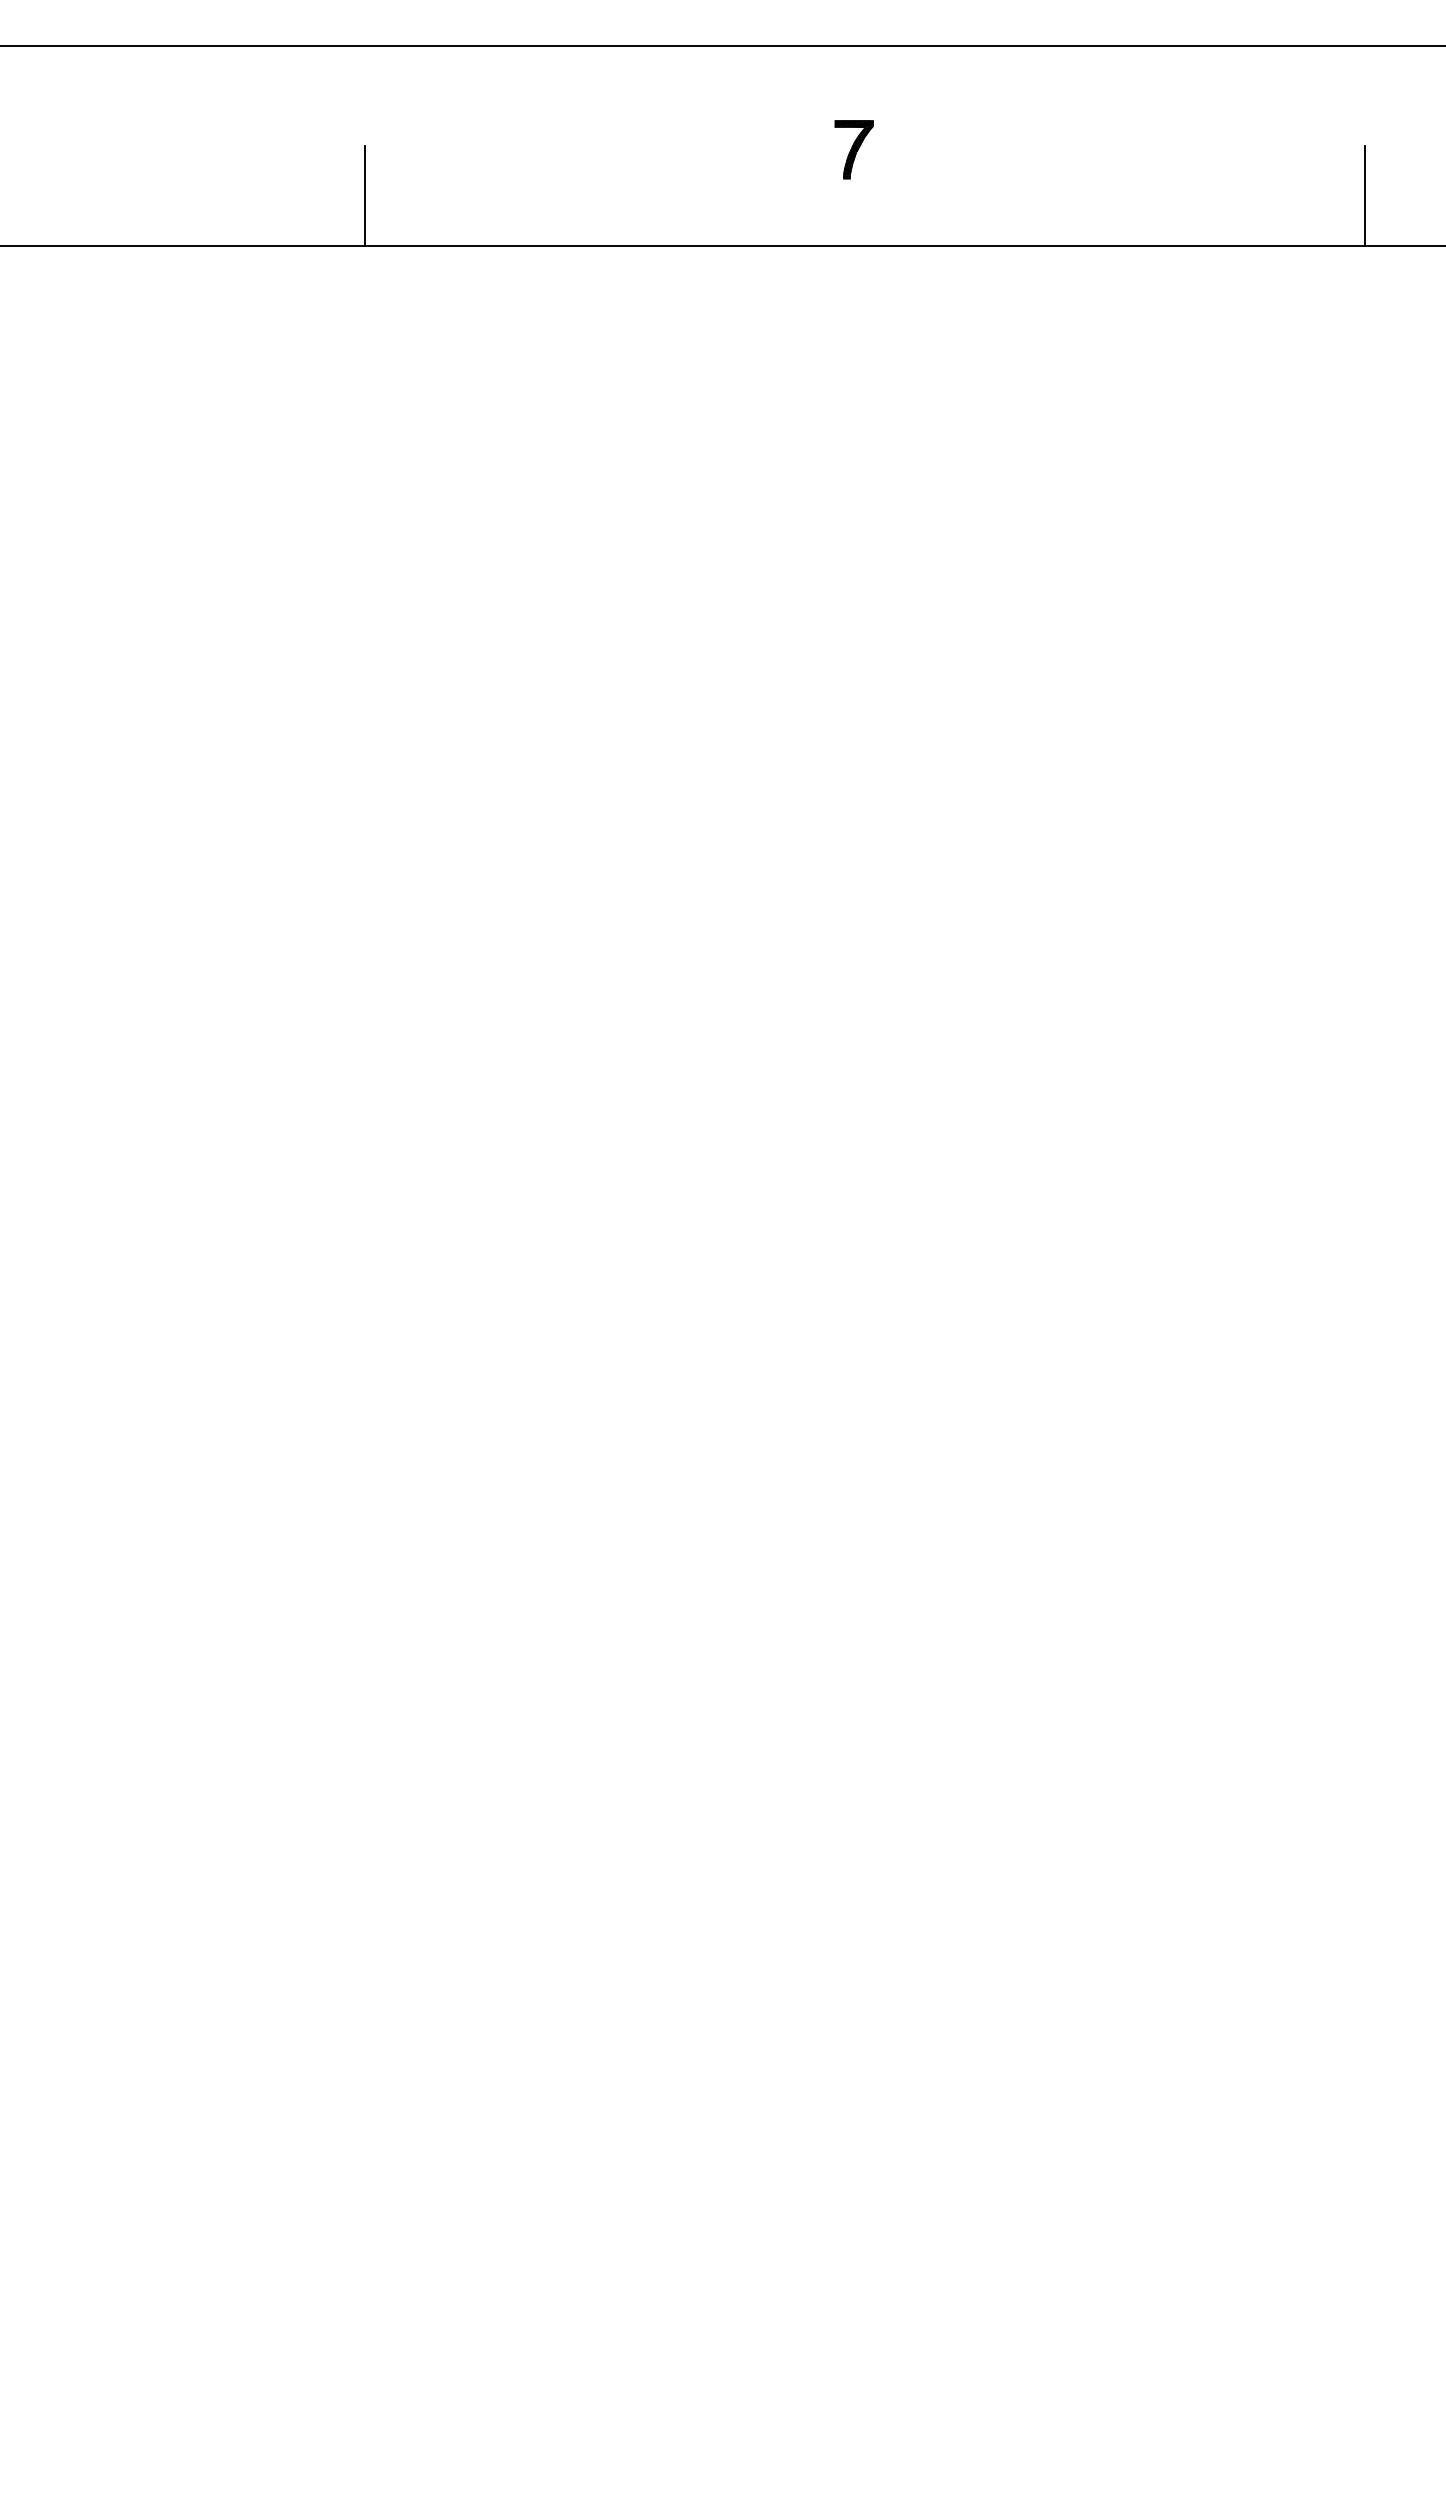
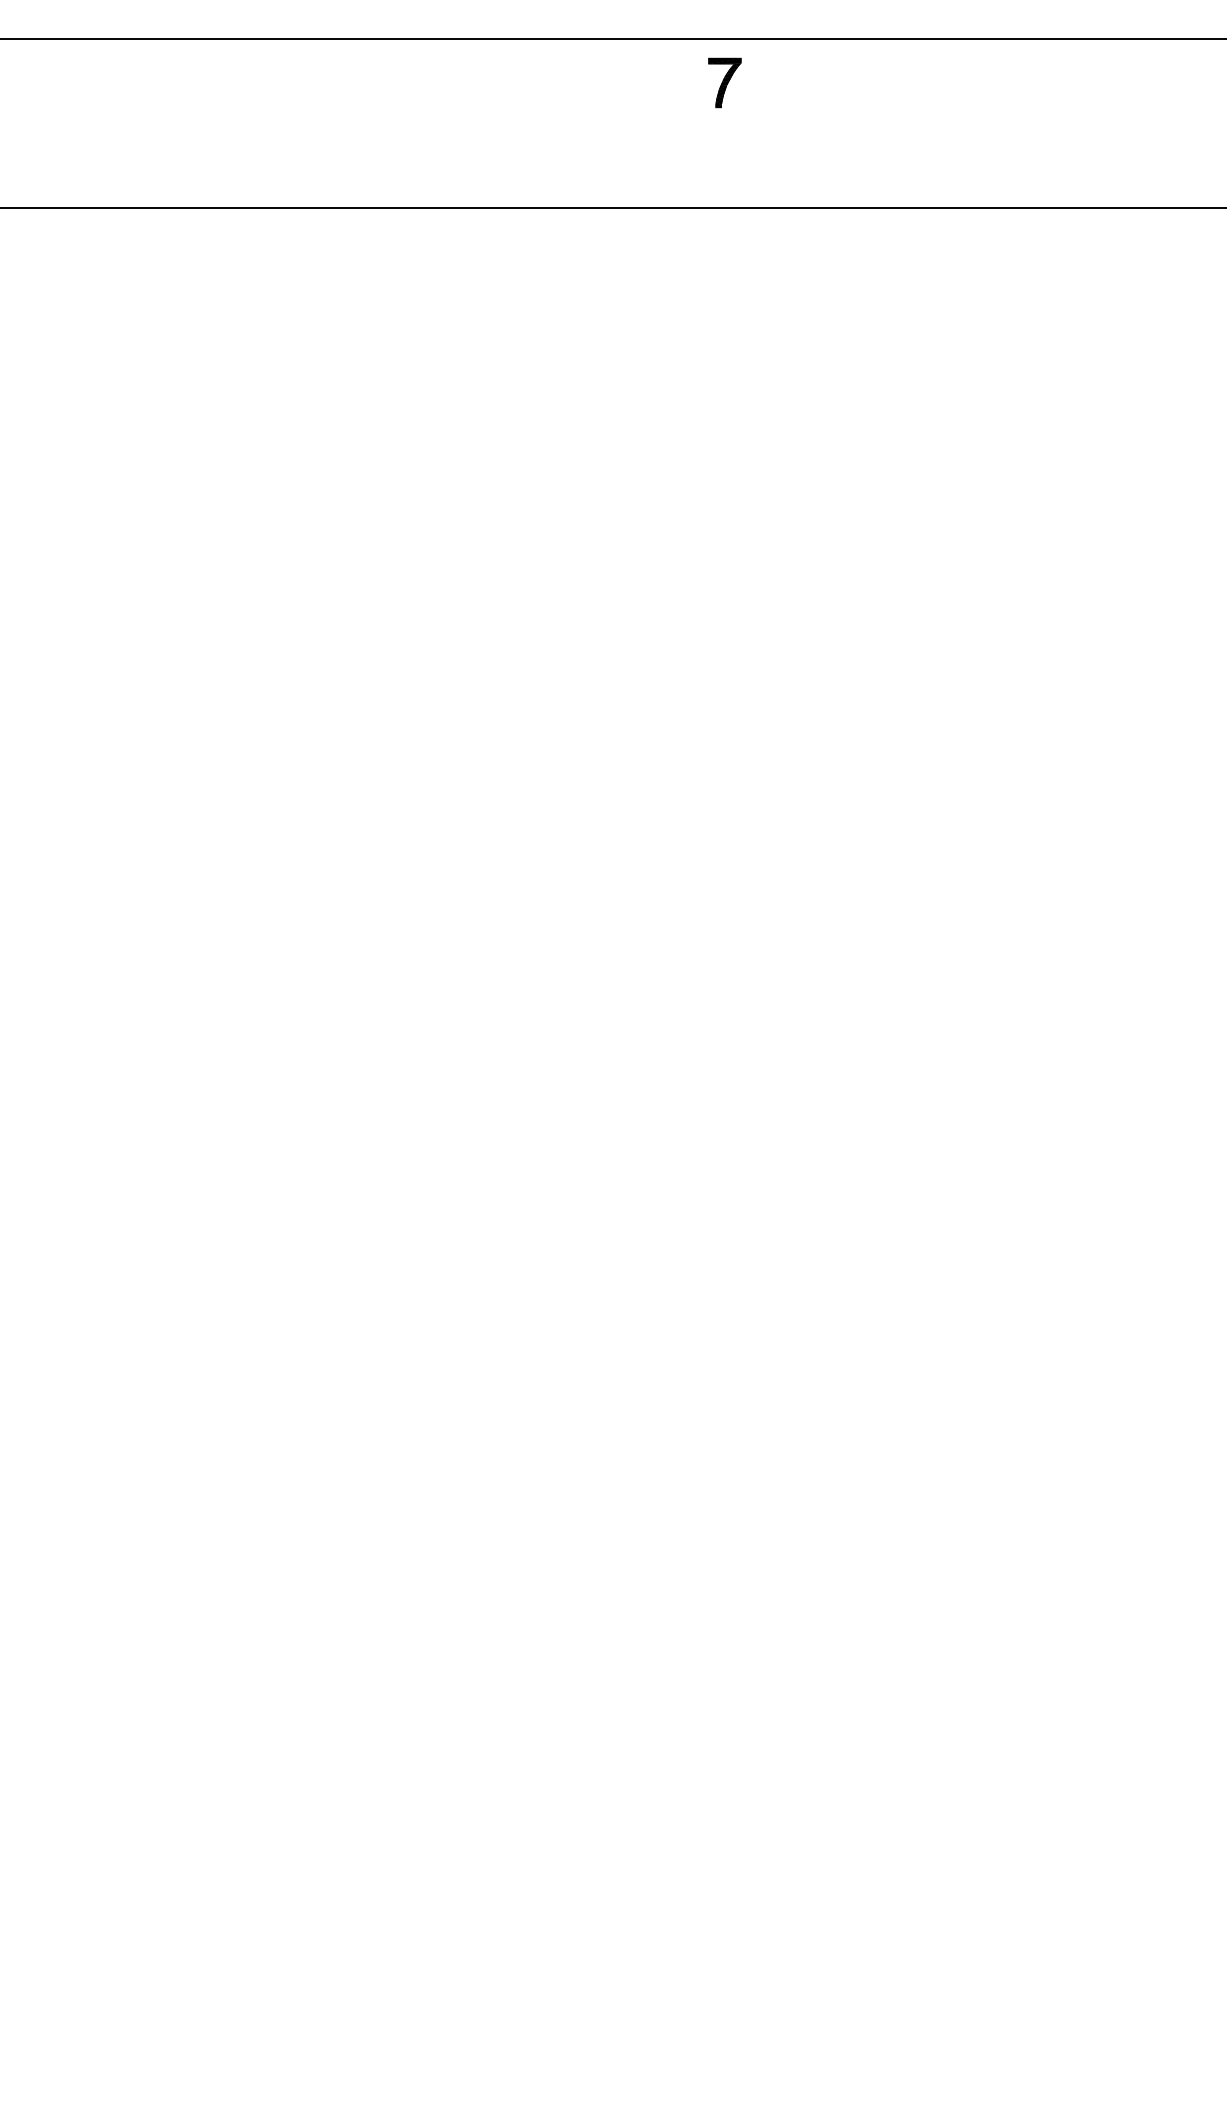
part: (853, 149) -> (724, 82), moved
line: (365, 195) -> (310, 165), removed
line: (1364, 195) -> (1157, 165), removed

